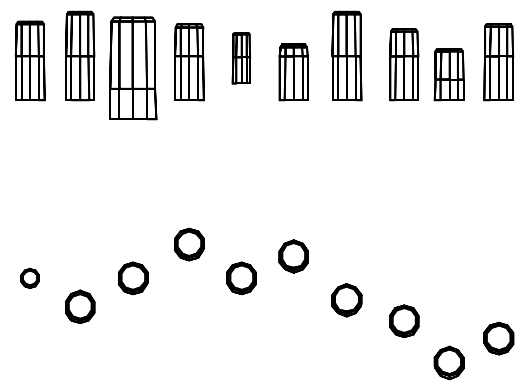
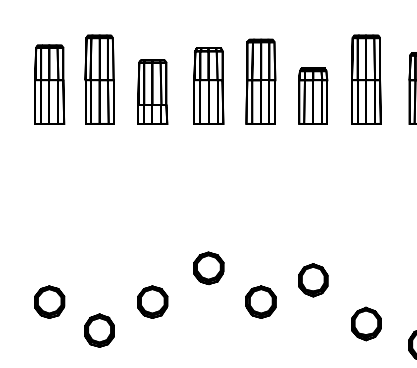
part: (241, 58) -> (260, 82), size x1.67
part: (133, 68) -> (152, 92), size x0.62
part: (29, 278) -> (48, 302), size x1.67

